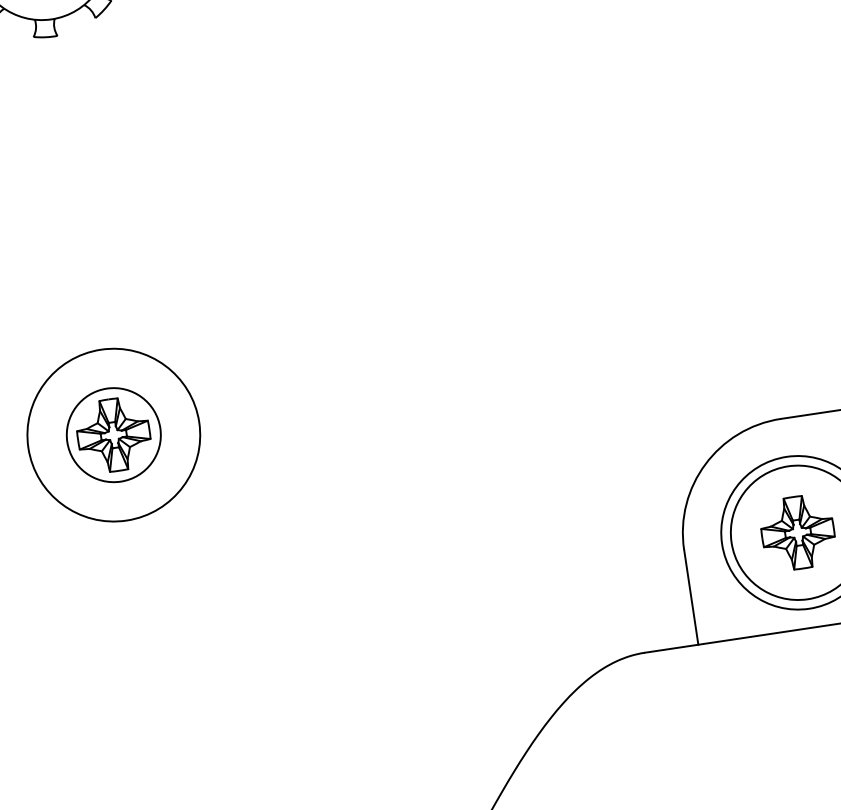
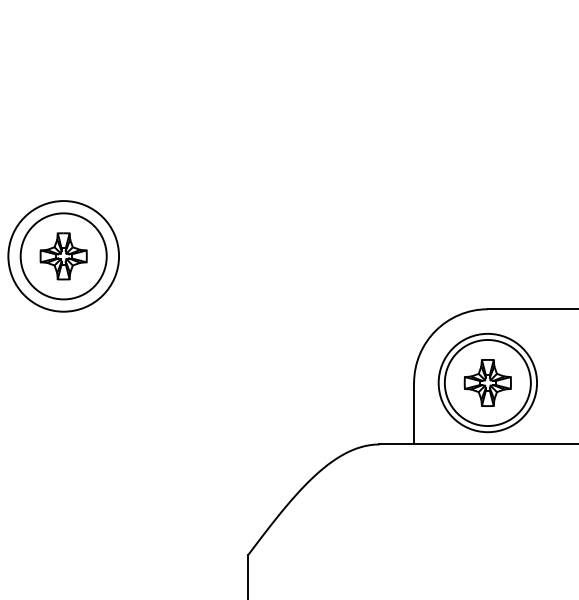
circle: (113, 435) -> (63, 256), size x1.43

